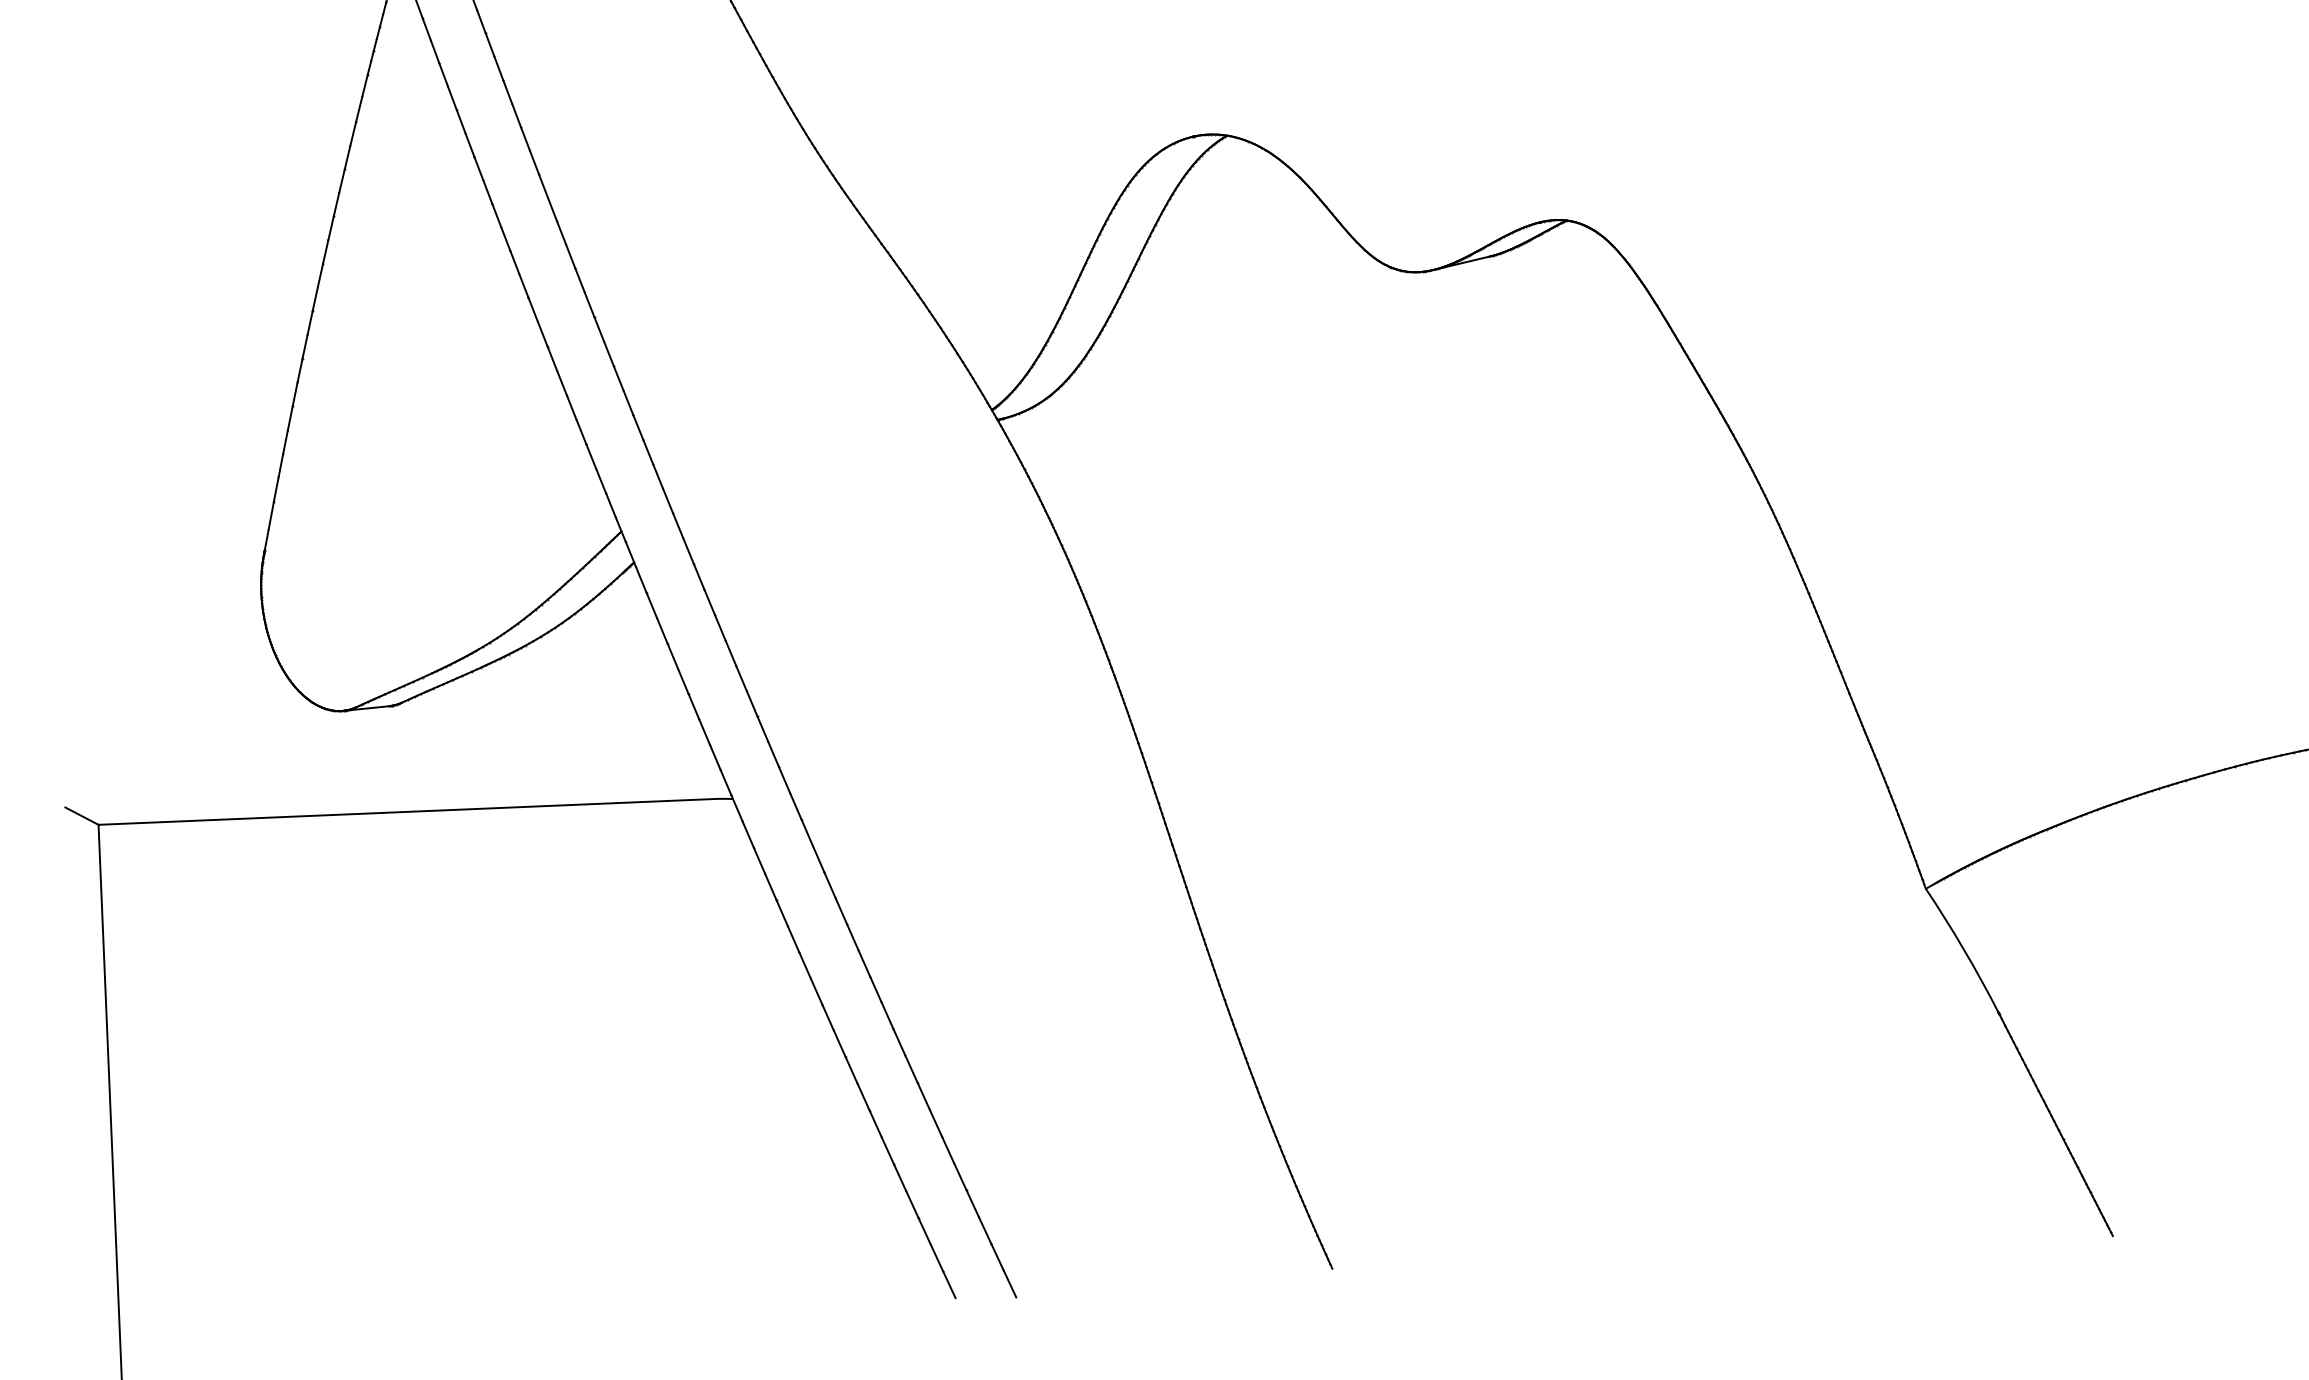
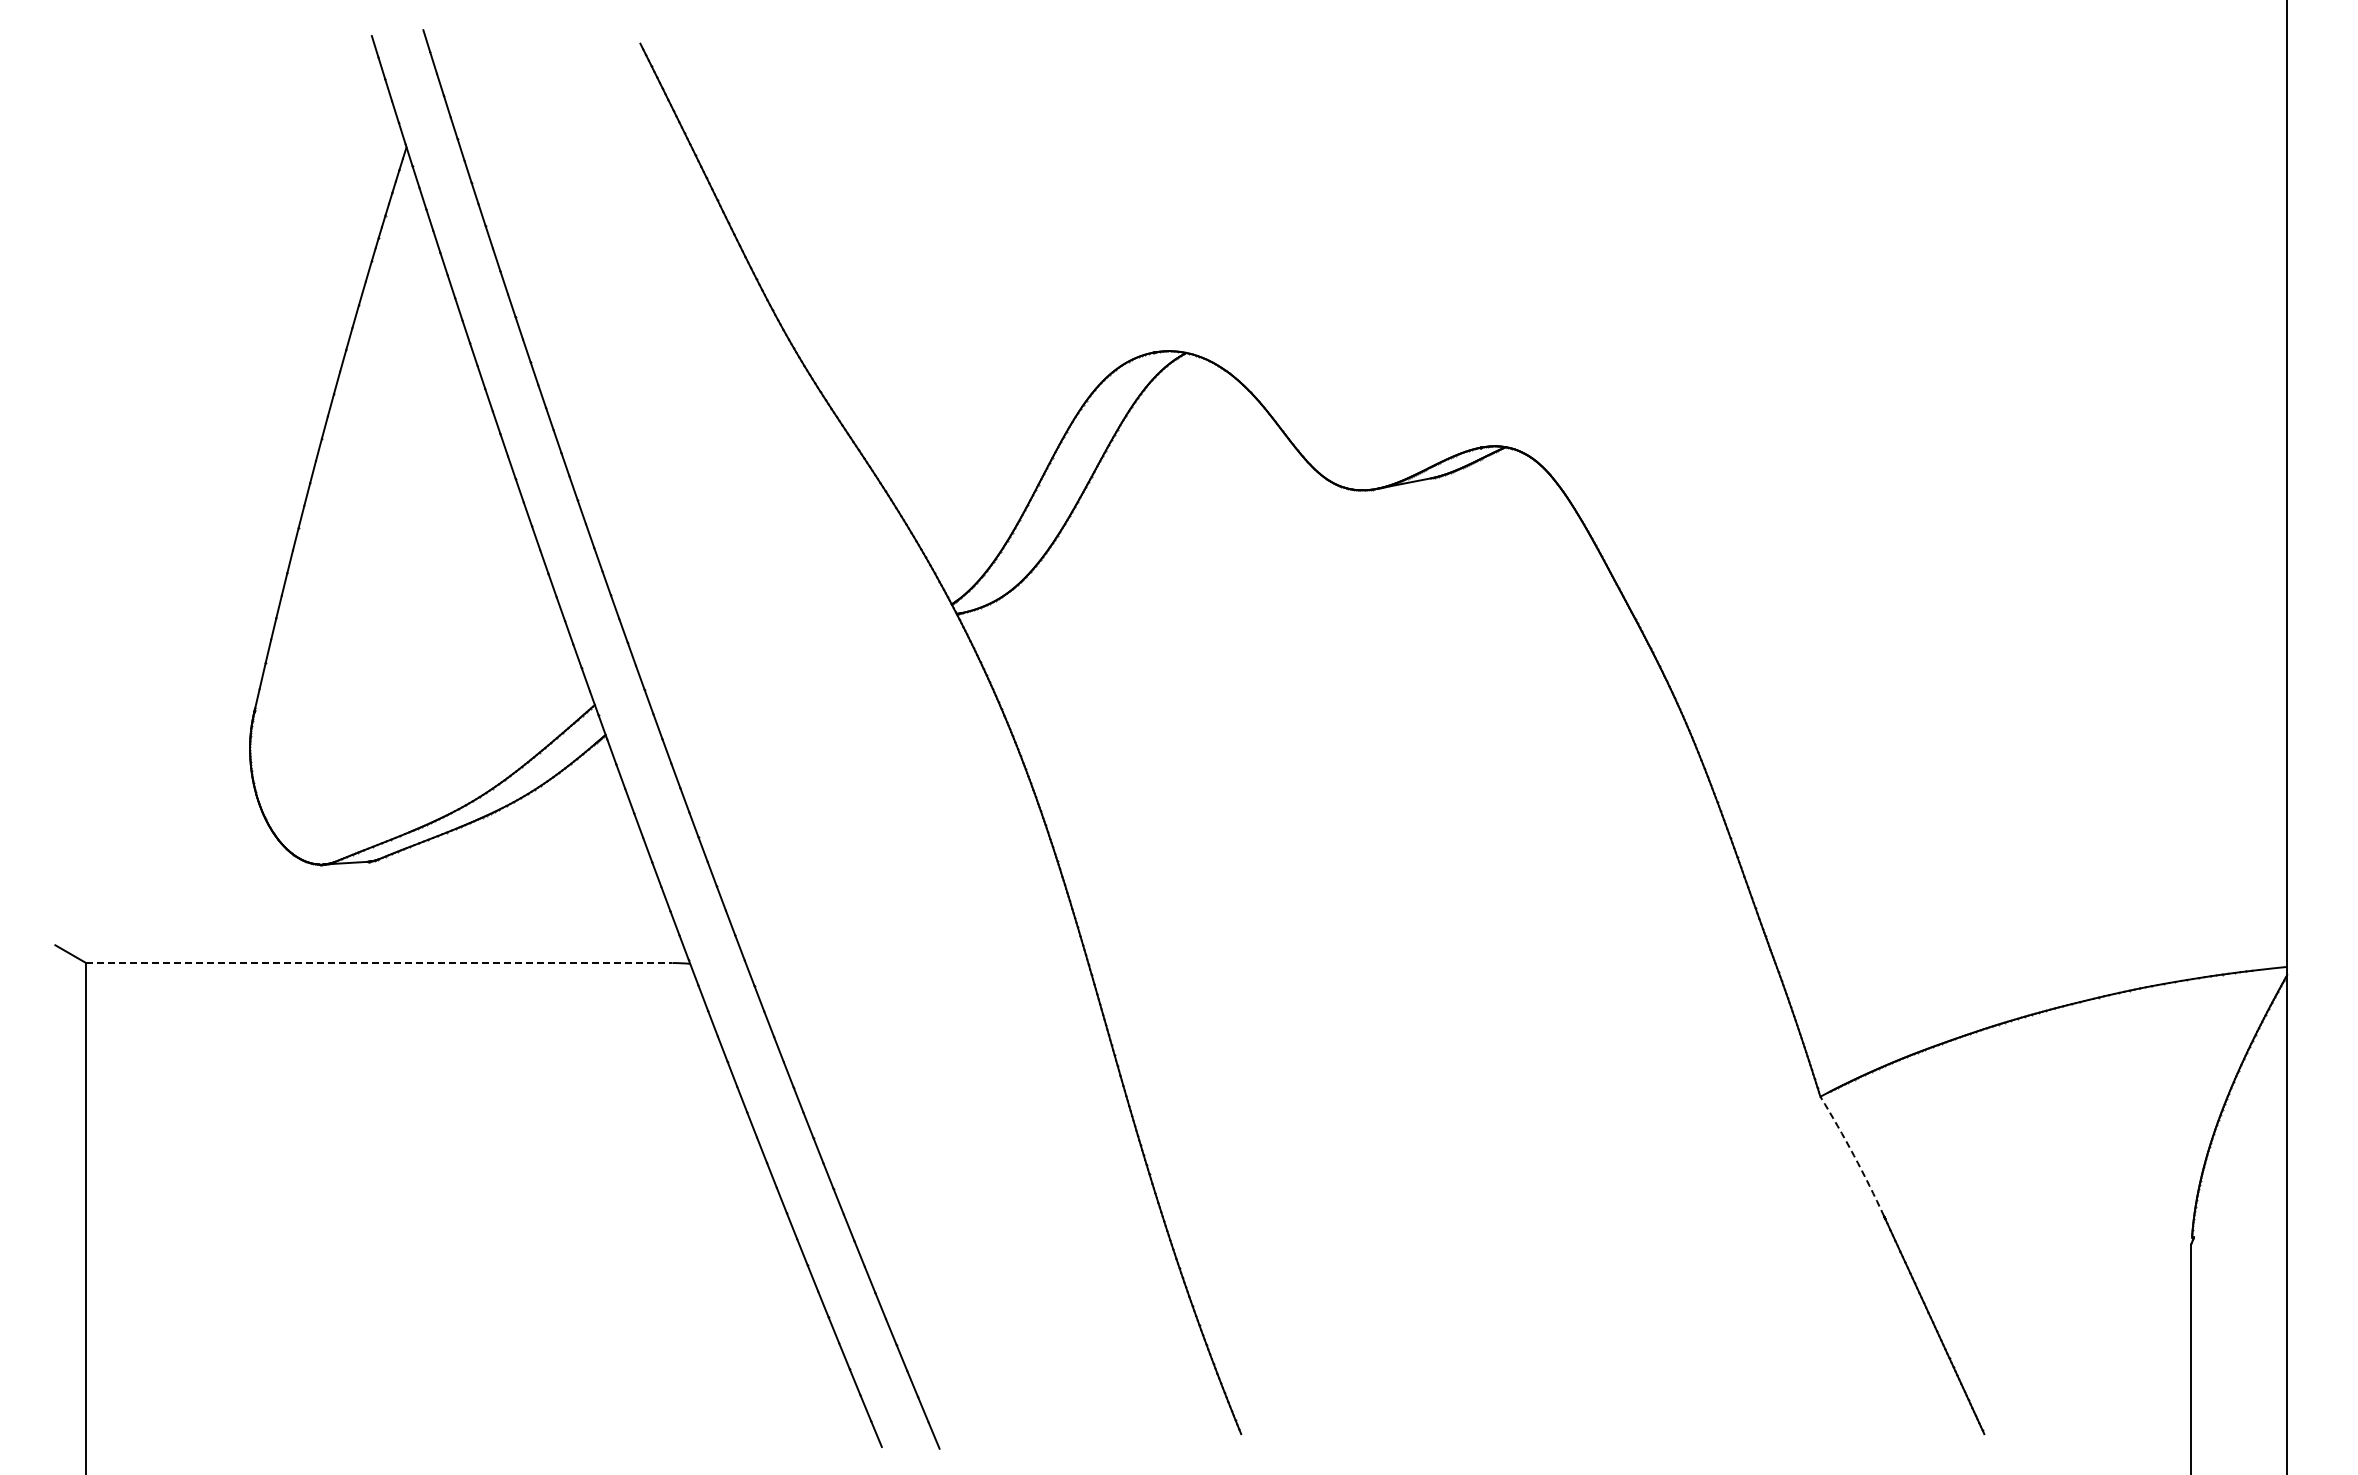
line: (406, 812) -> (379, 963), solid -> dashed
arc: (1964, 949) -> (1854, 1155), solid -> dashed

